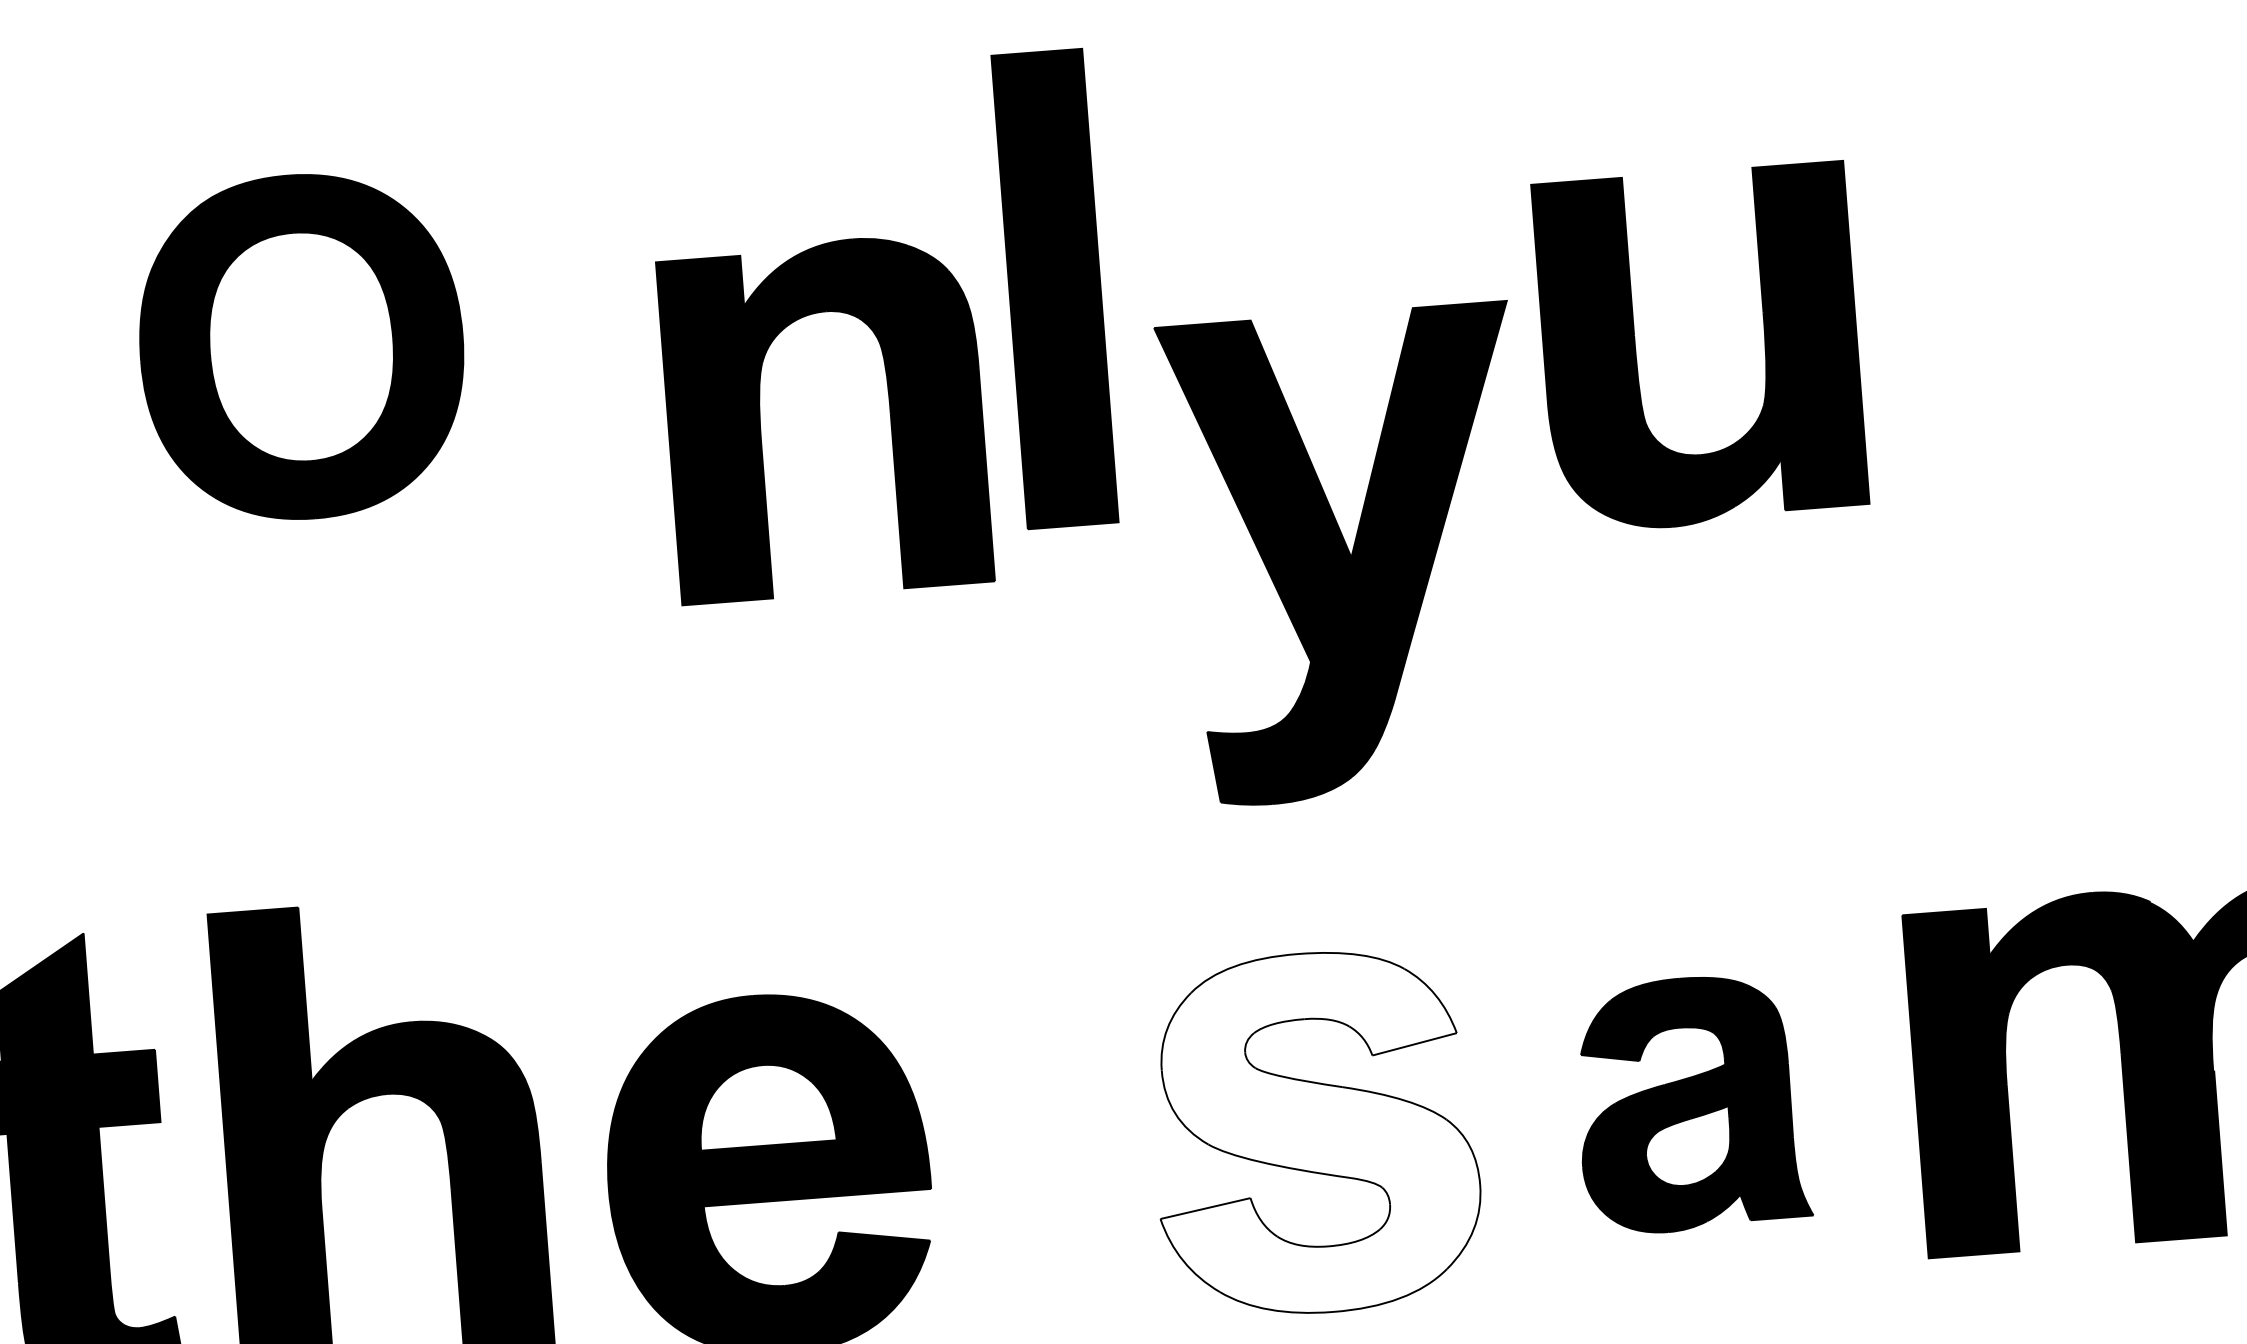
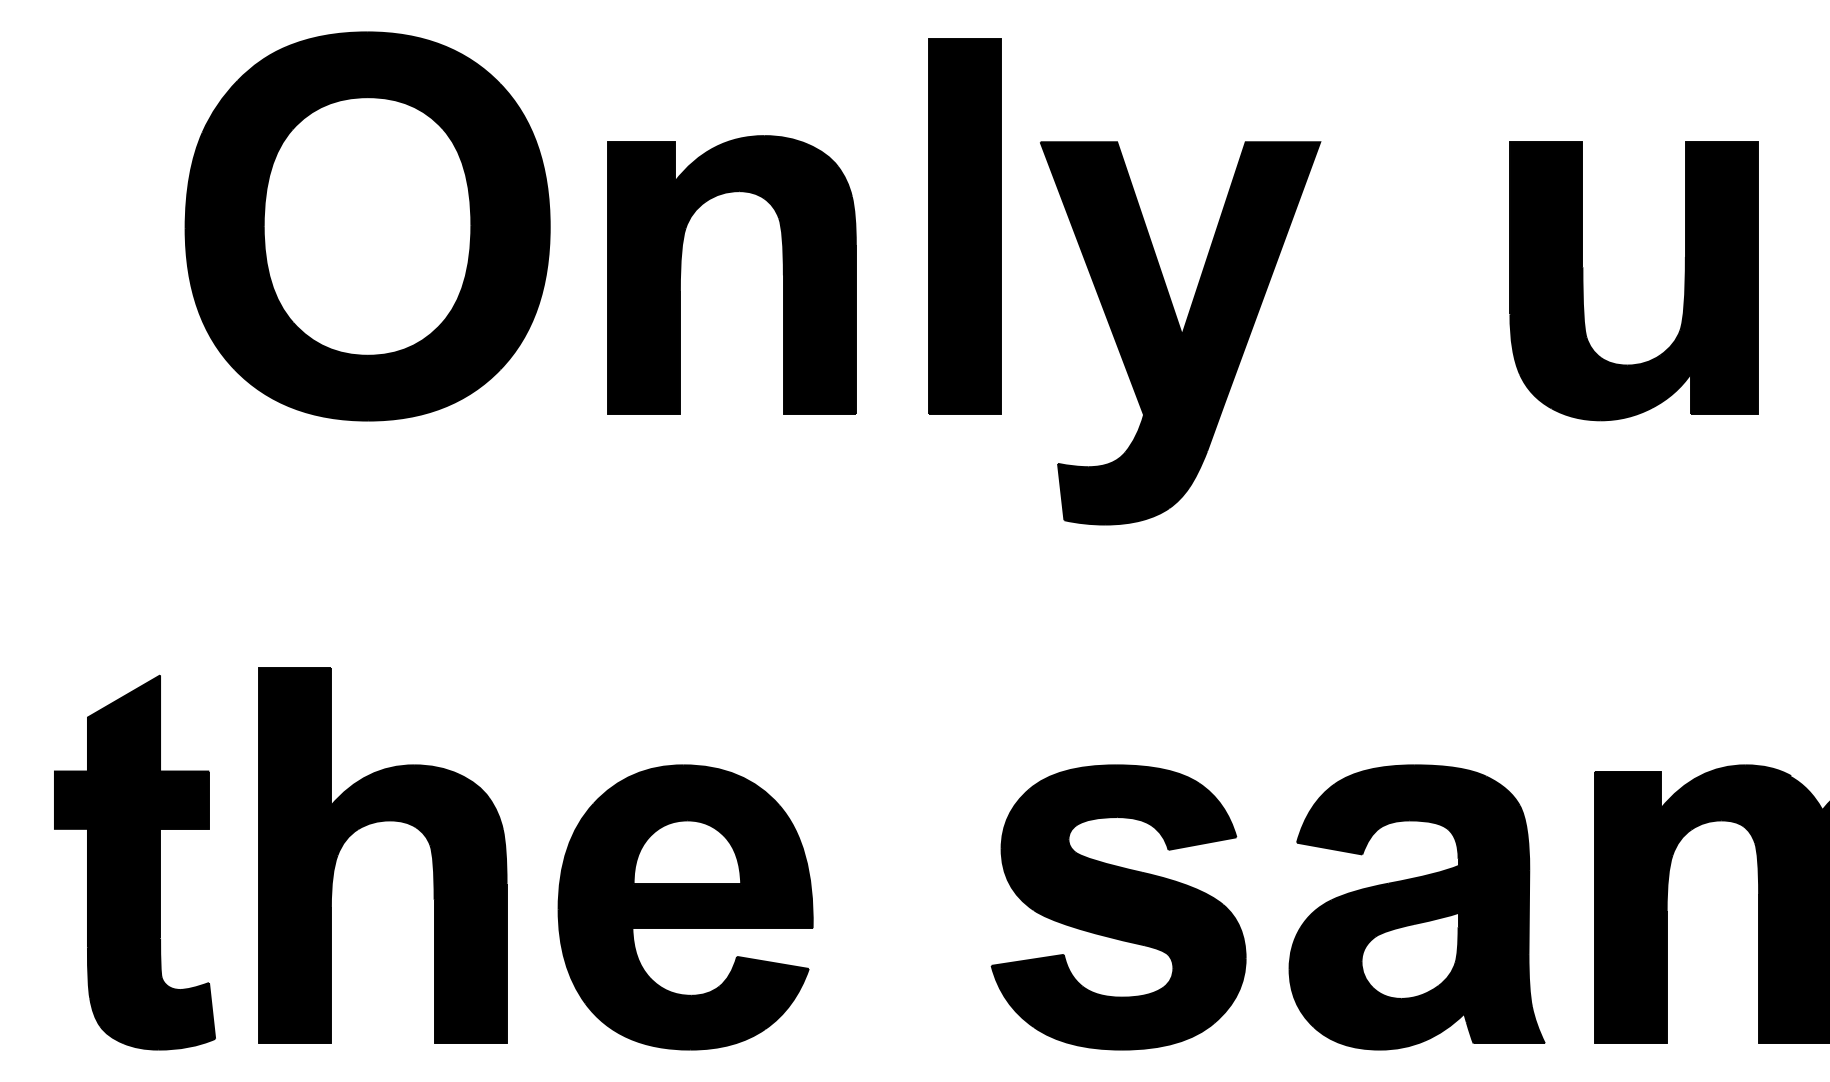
part: (301, 347) -> (367, 226), size x1.43
part: (1636, 353) -> (1583, 281), moved
part: (761, 420) -> (681, 273), moved
part: (1349, 555) -> (1180, 333), moved
part: (1690, 1104) -> (1416, 907), size x1.43
fill: (1314, 1133) -> (1118, 907), added

